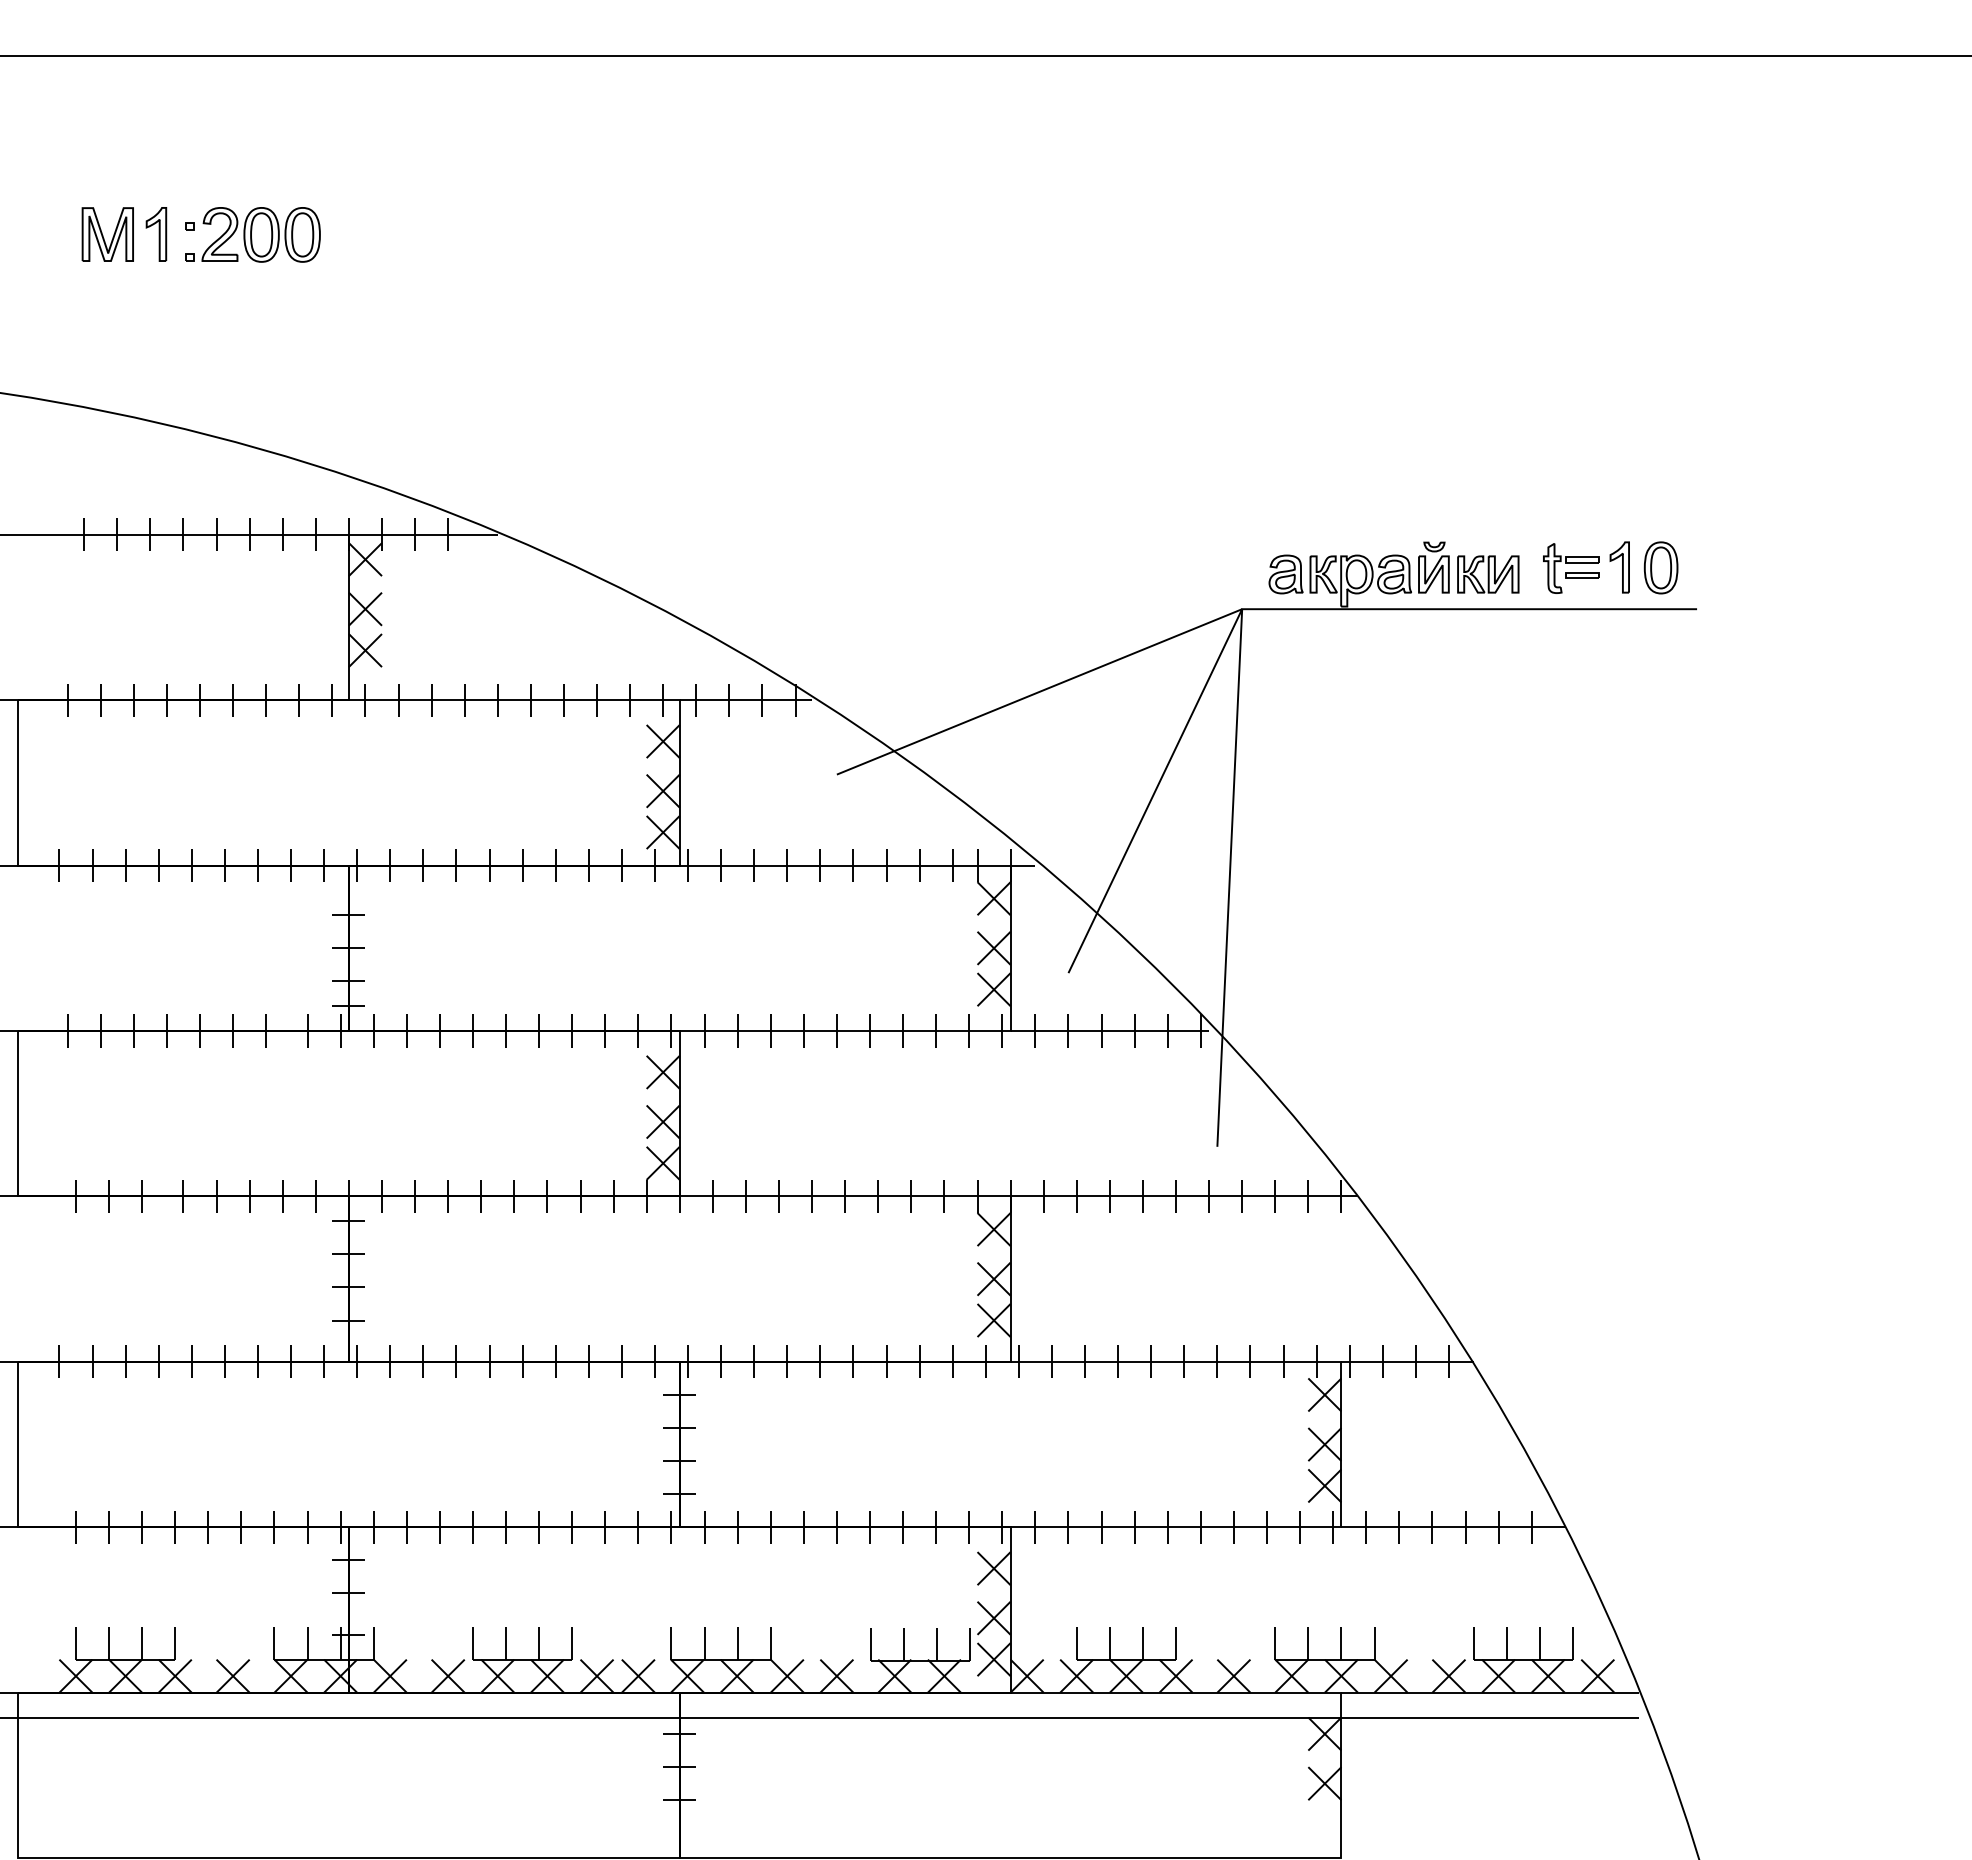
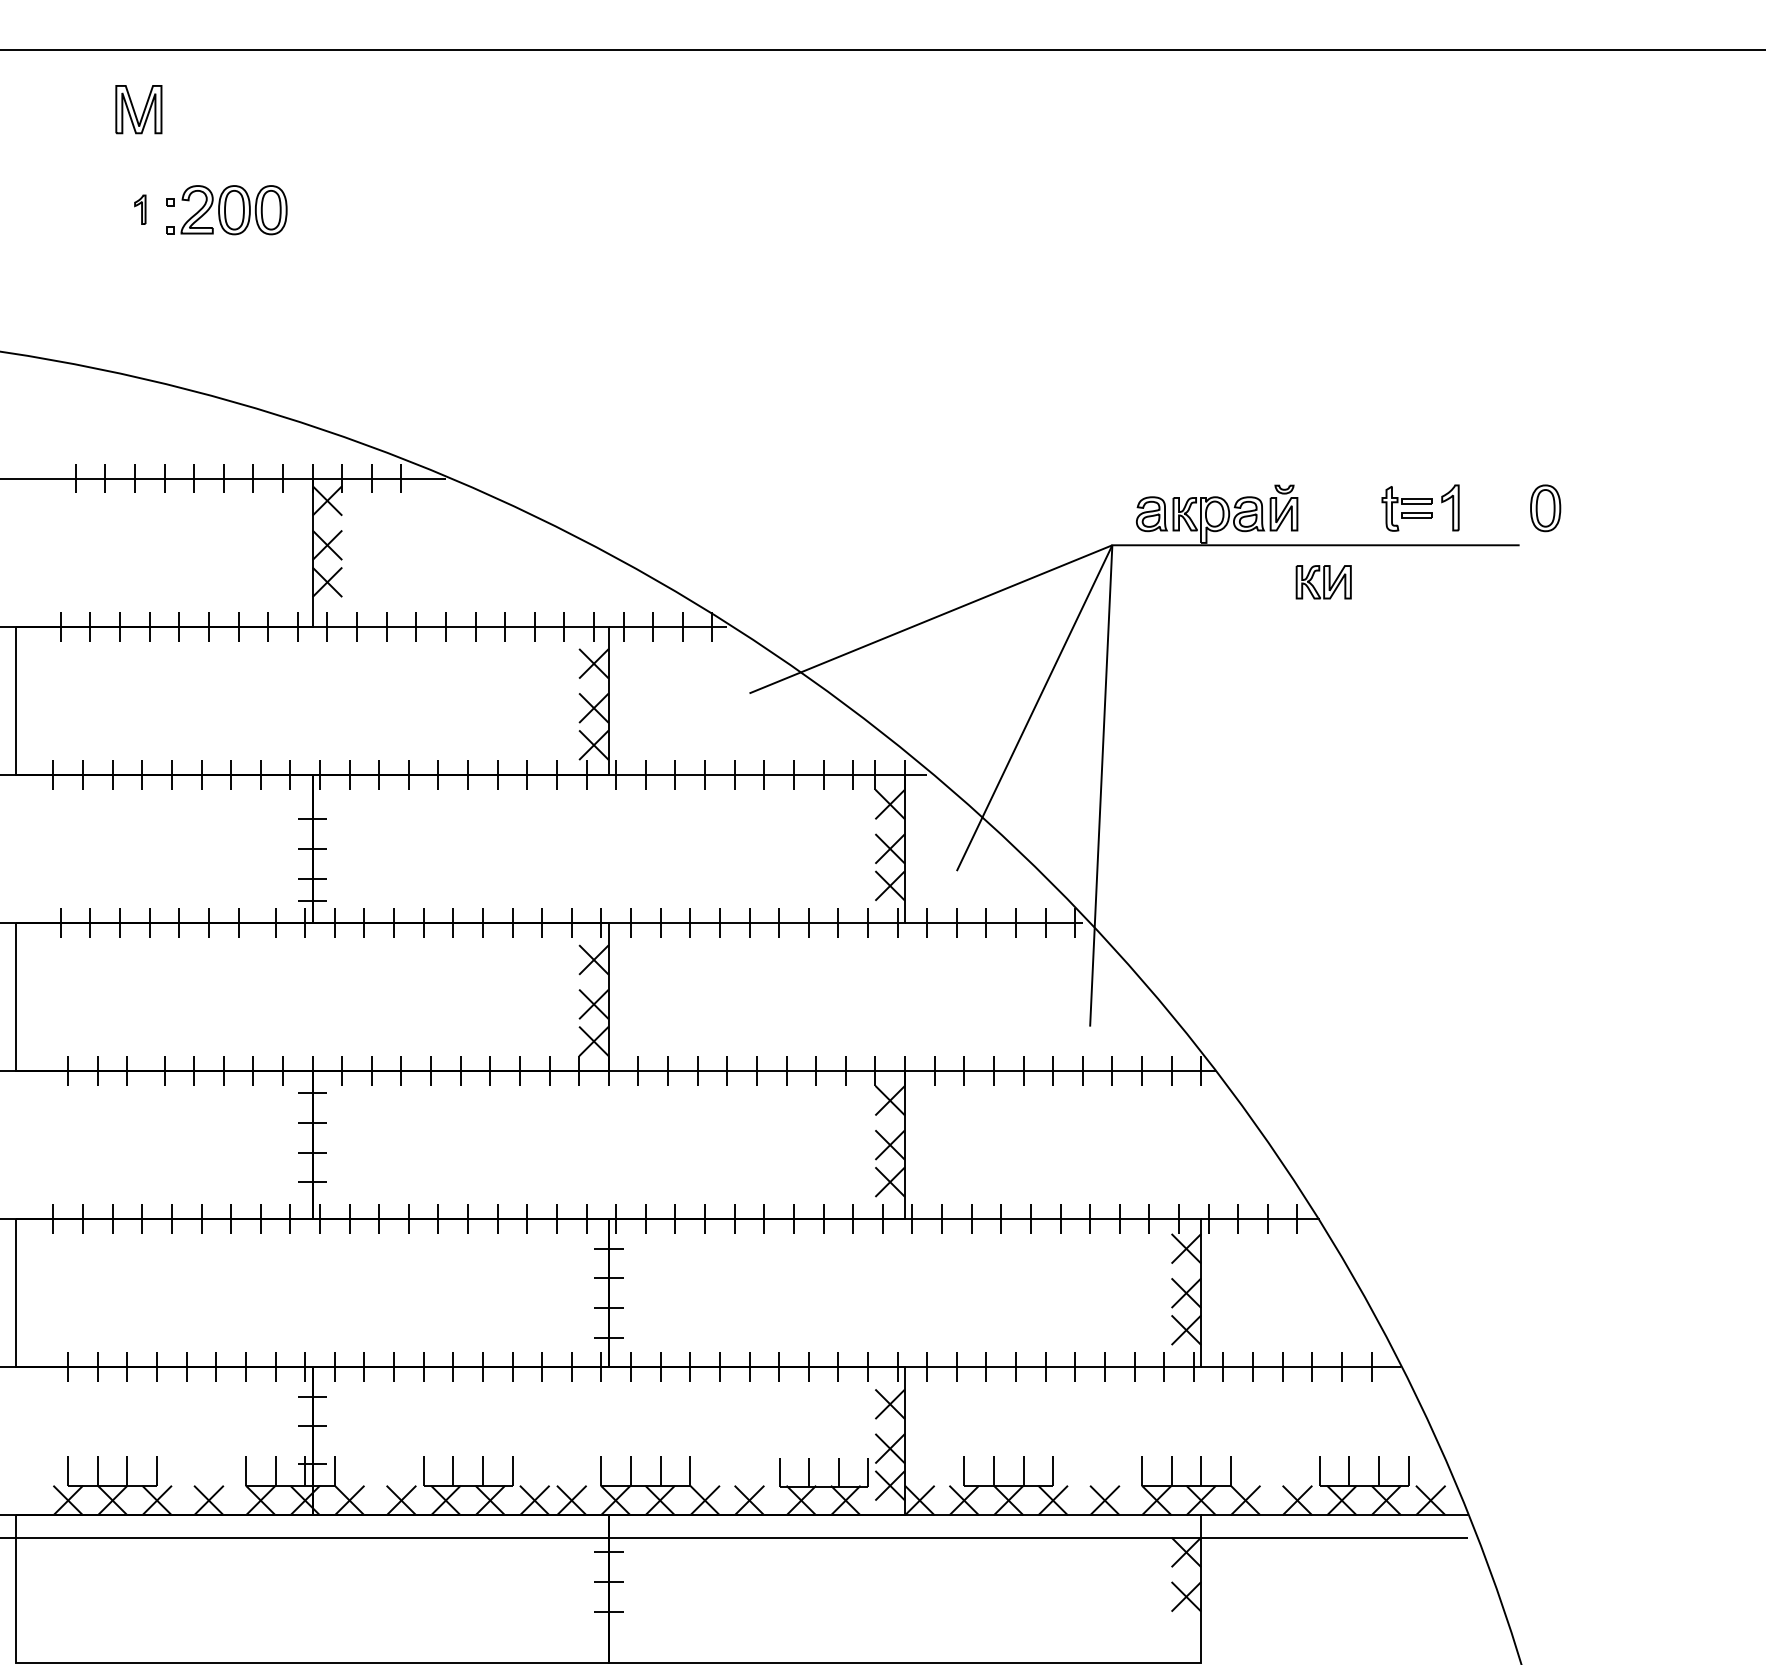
part: (107, 234) -> (138, 109), moved
part: (156, 234) -> (140, 209), size x0.6
part: (1660, 567) -> (1545, 507), moved
part: (1488, 574) -> (1323, 582), moved

